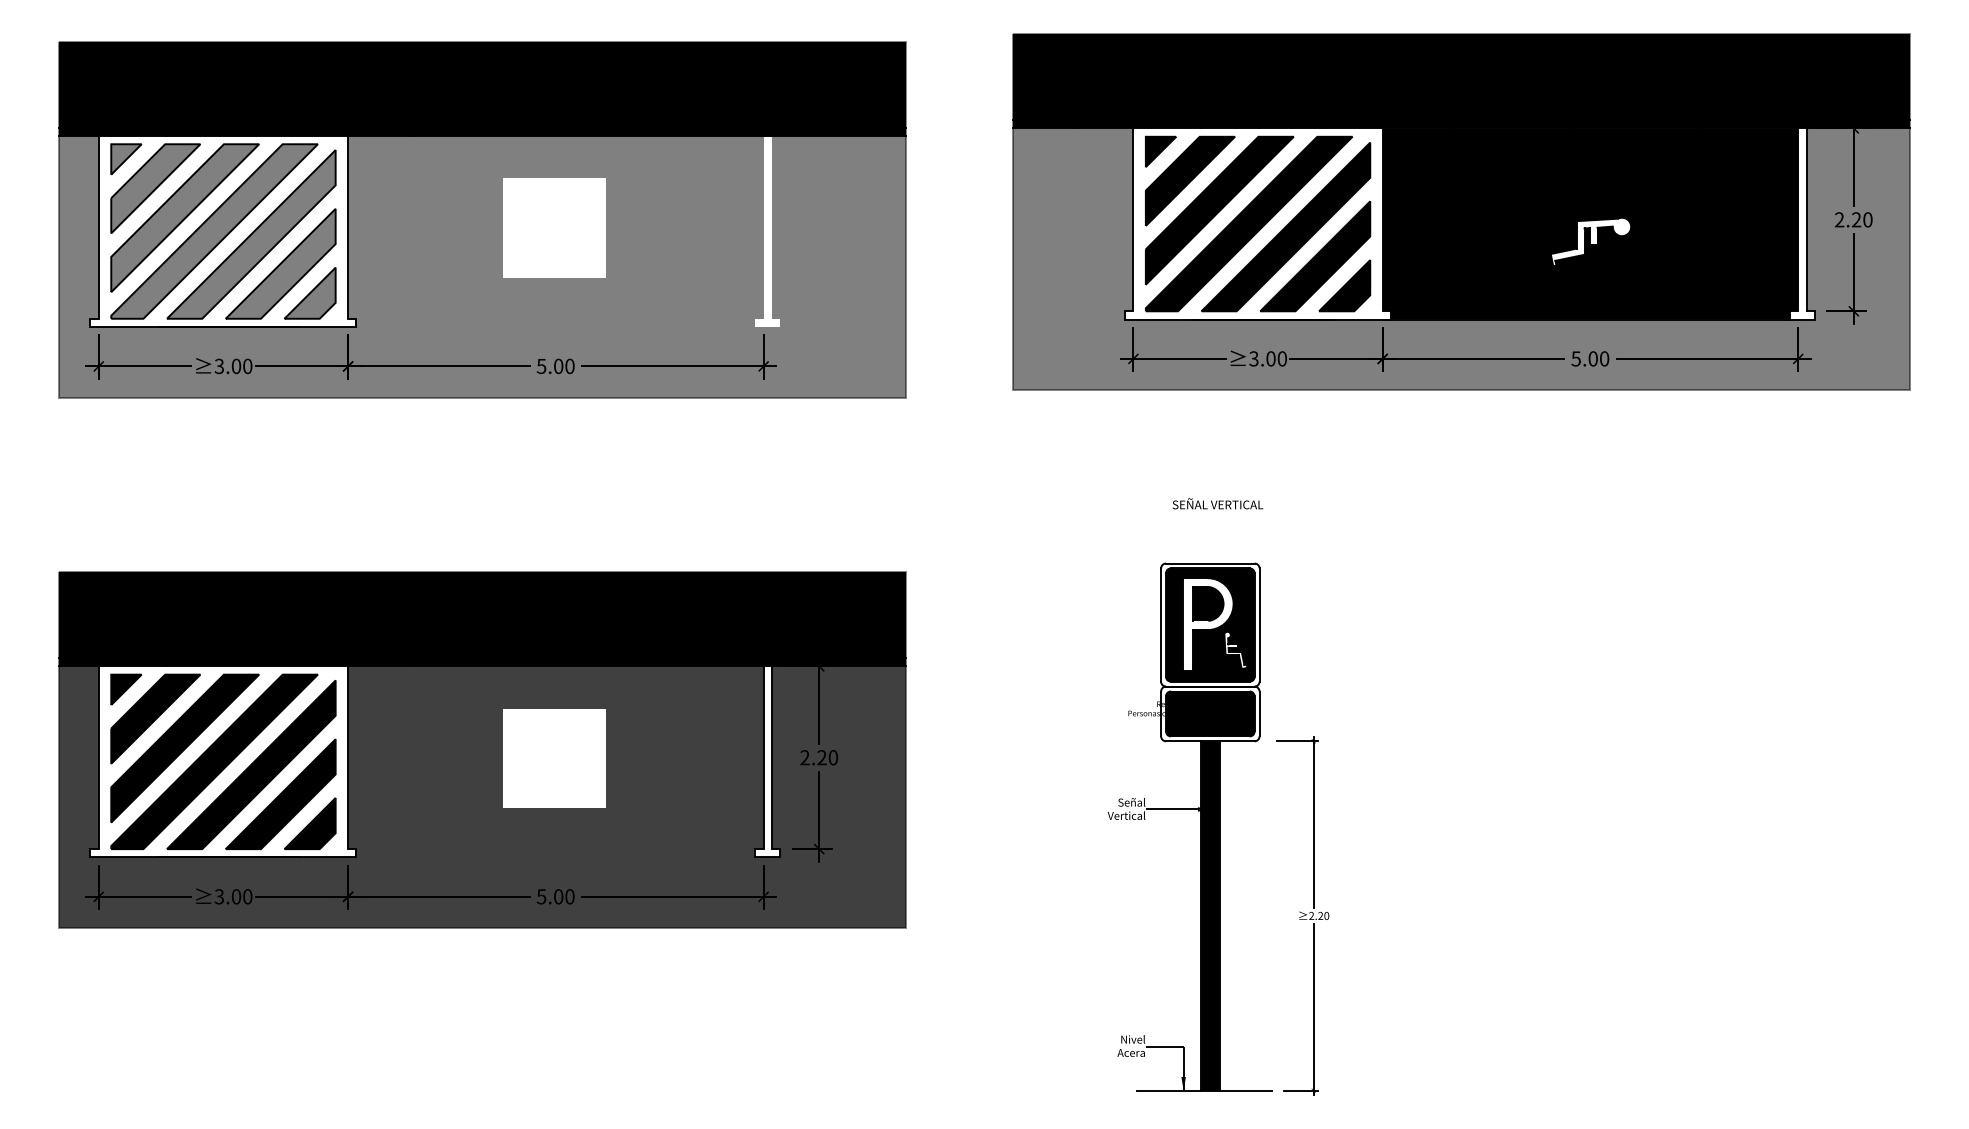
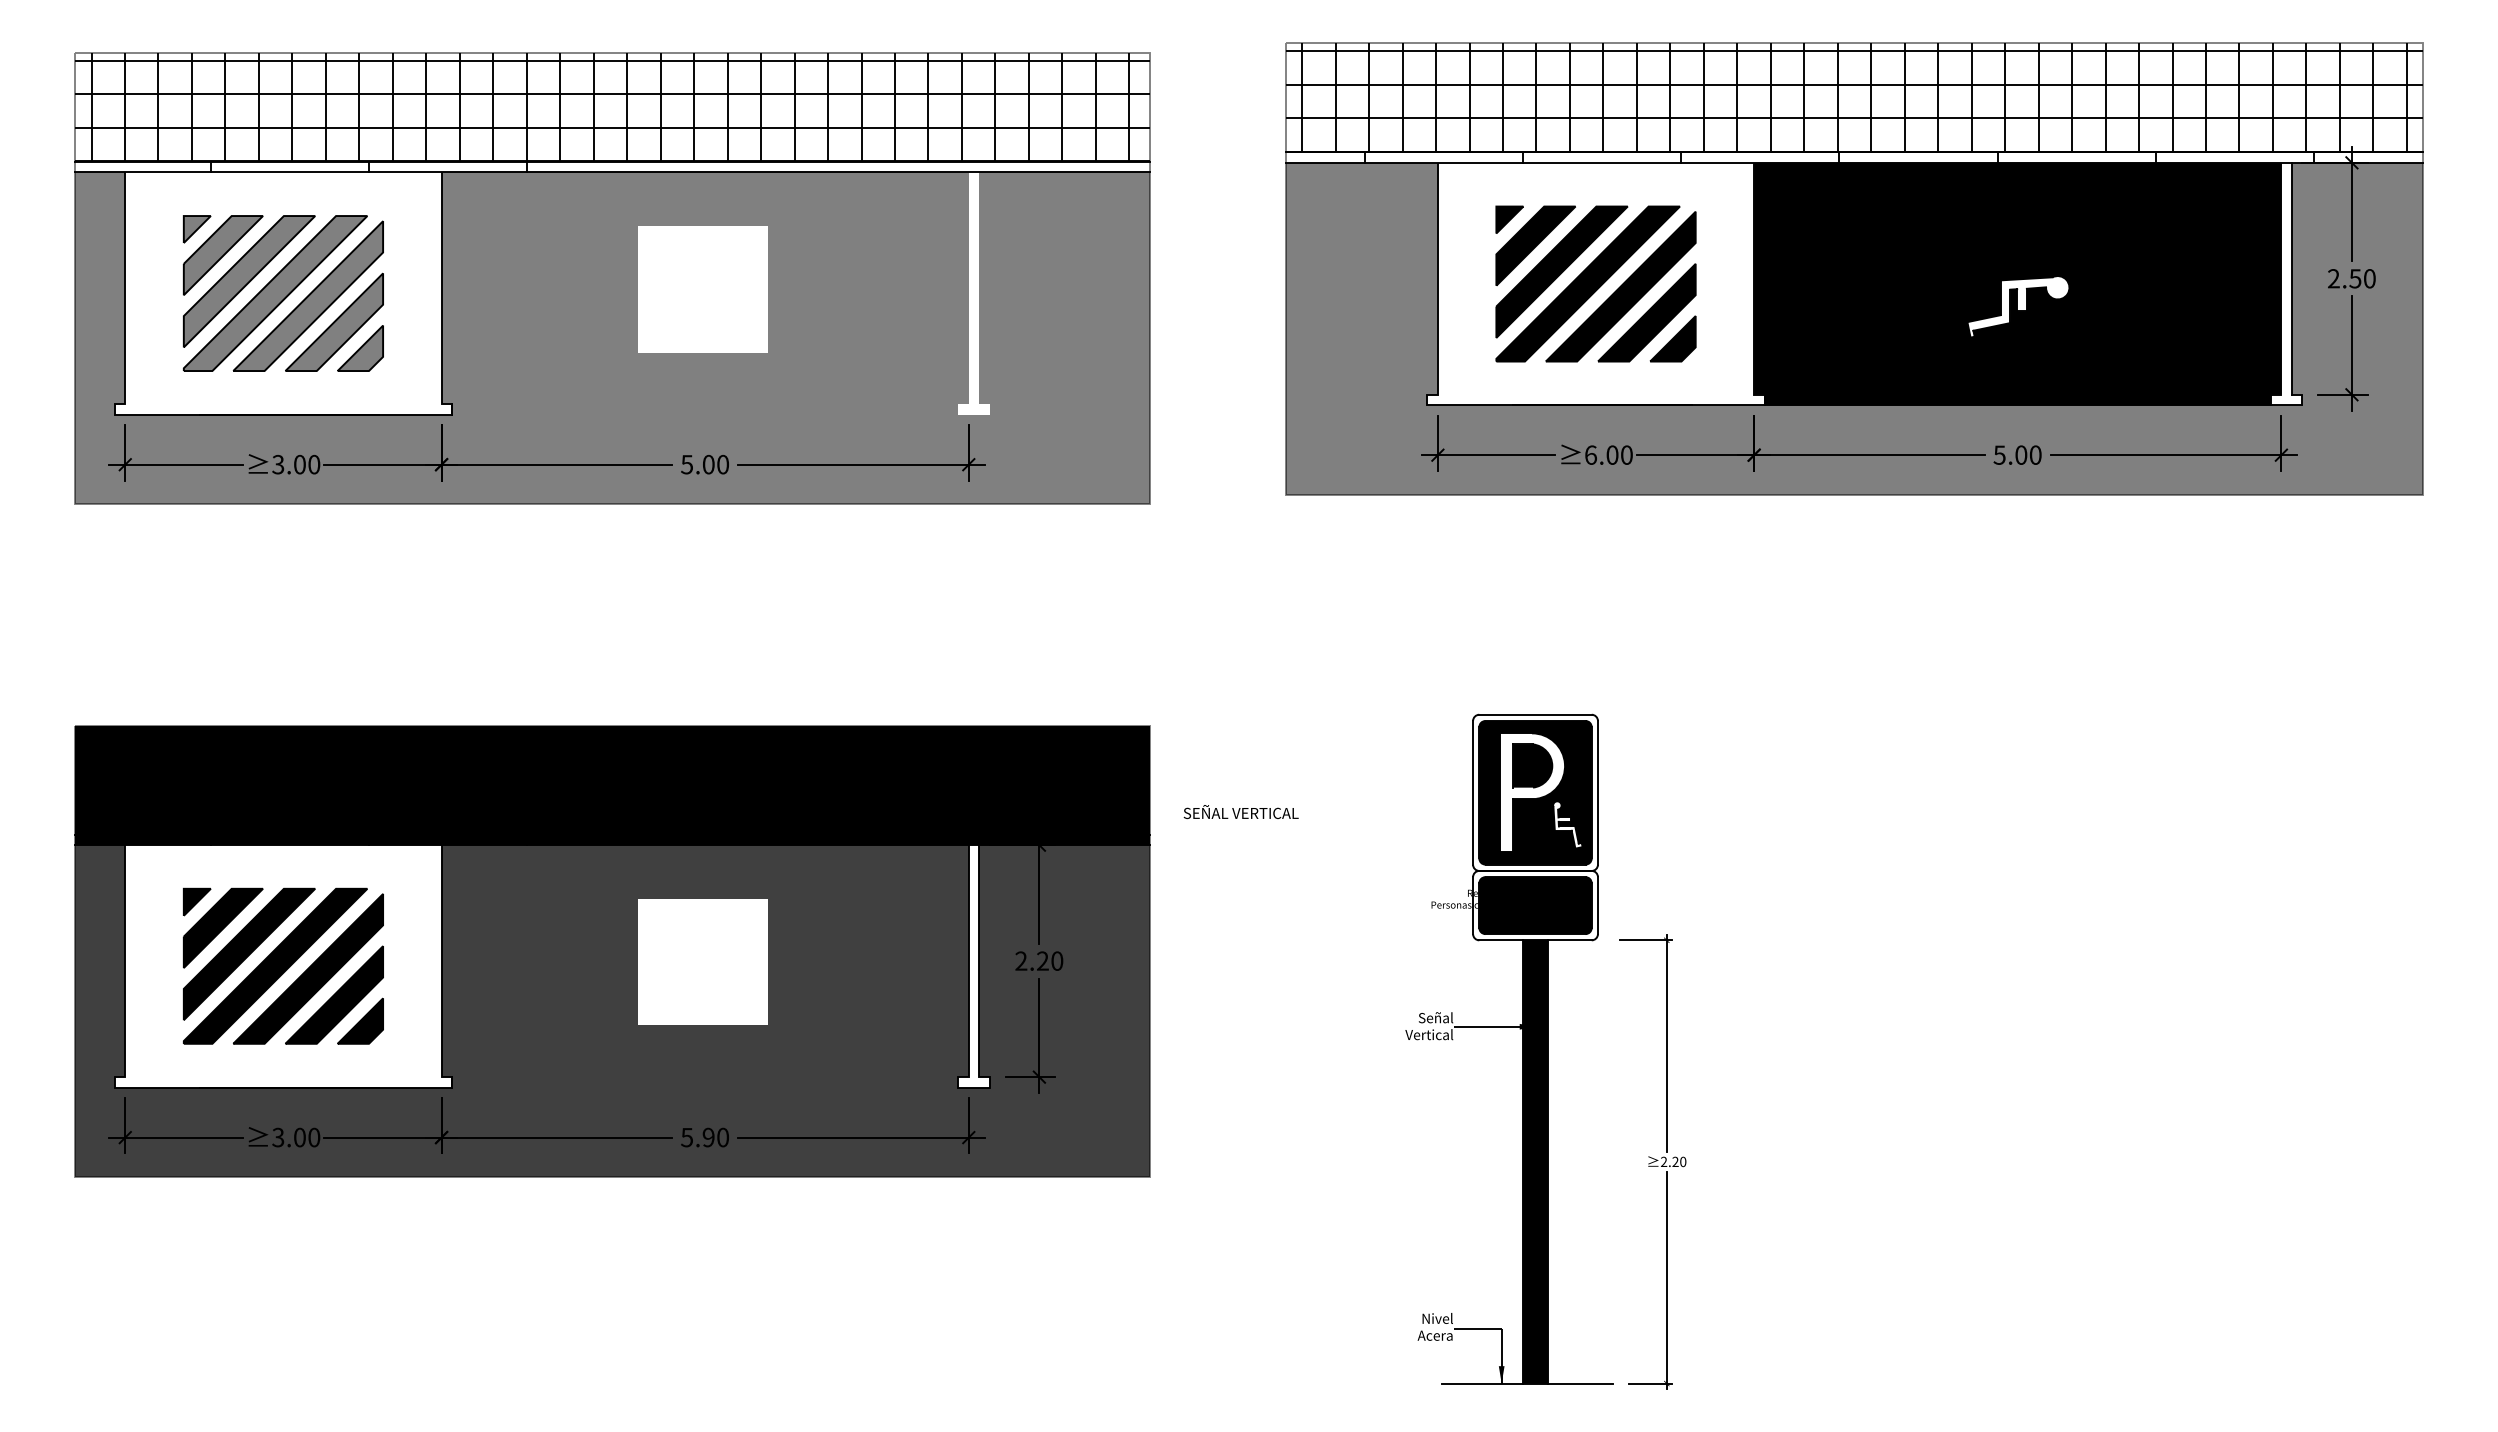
fill: (1461, 80) -> (1854, 102), removed
fill: (482, 88) -> (611, 112), removed
text: (1856, 219) -> (2355, 278), 2.20 -> 2.50
part: (1257, 223) -> (1595, 283), size x0.7
part: (223, 231) -> (283, 293), size x0.7
text: (1253, 358) -> (1590, 454), 3.00 -> 6.00
text: (1217, 504) -> (1240, 812), moved
part: (223, 761) -> (283, 965), size x0.7
text: (558, 896) -> (708, 1137), 5.00 -> 5.90

